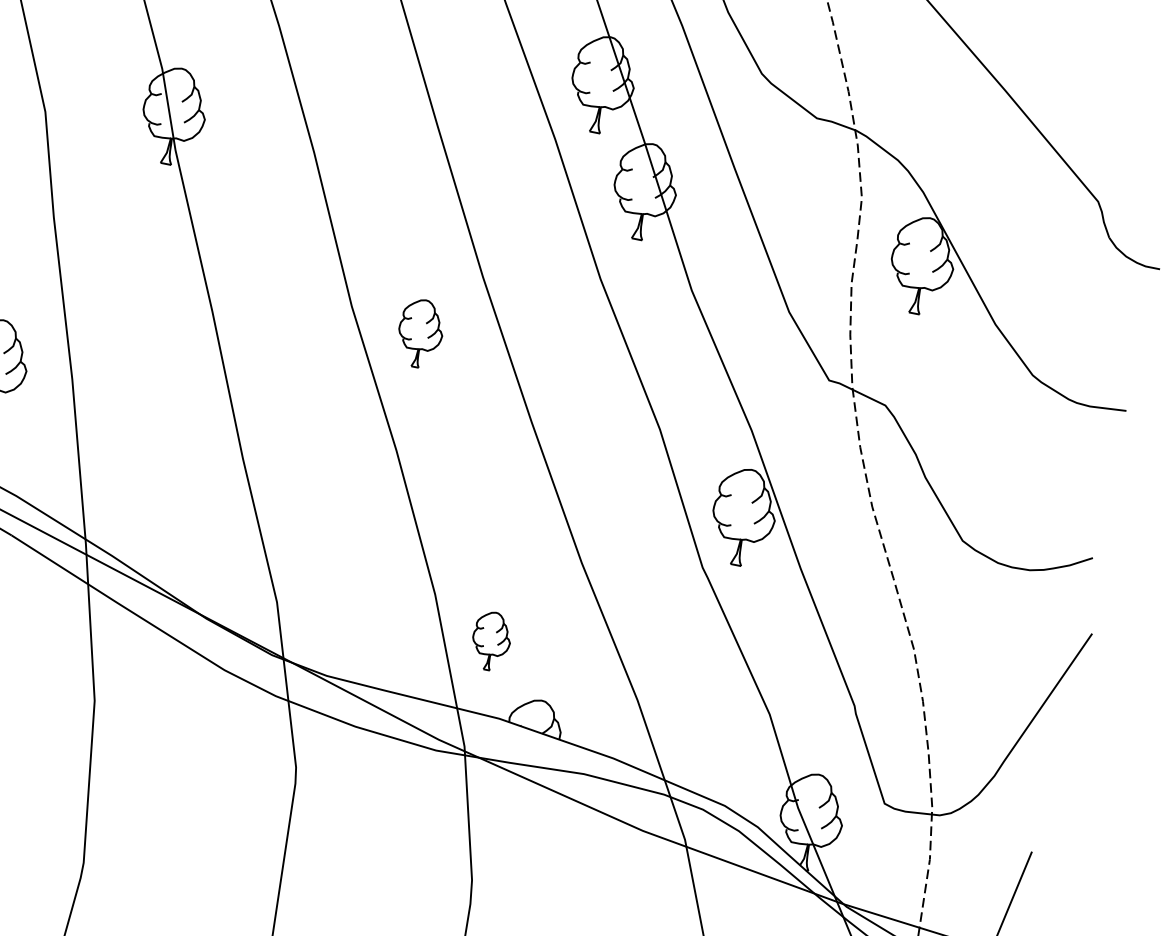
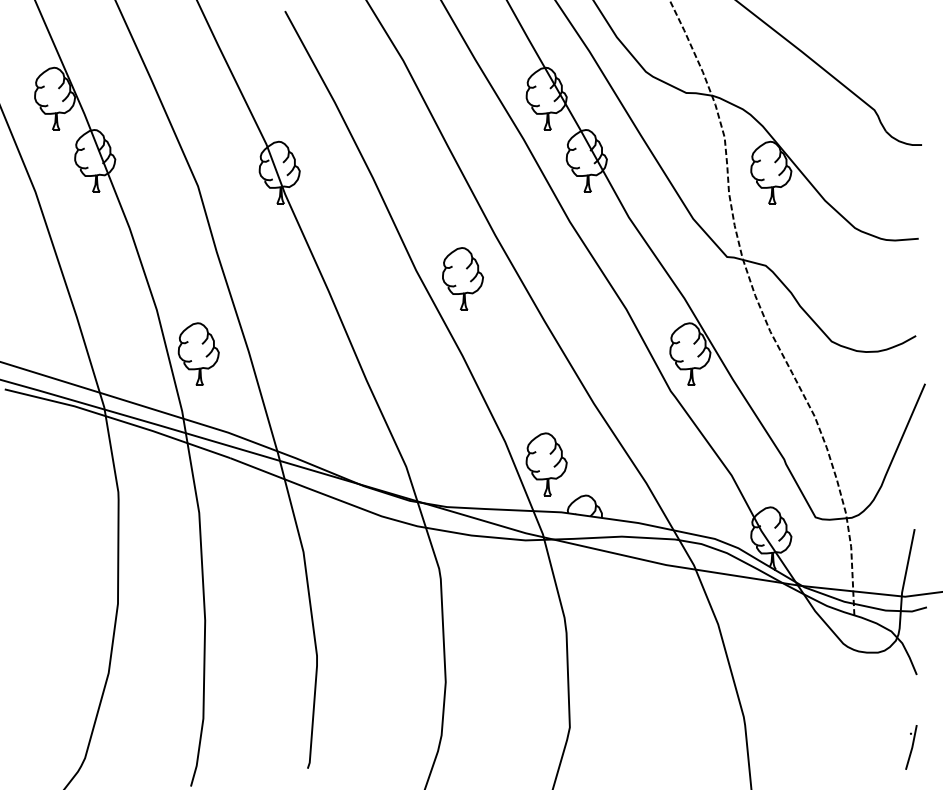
part: (419, 332) -> (462, 278), size x1.43
part: (491, 641) -> (546, 464), size x1.67

